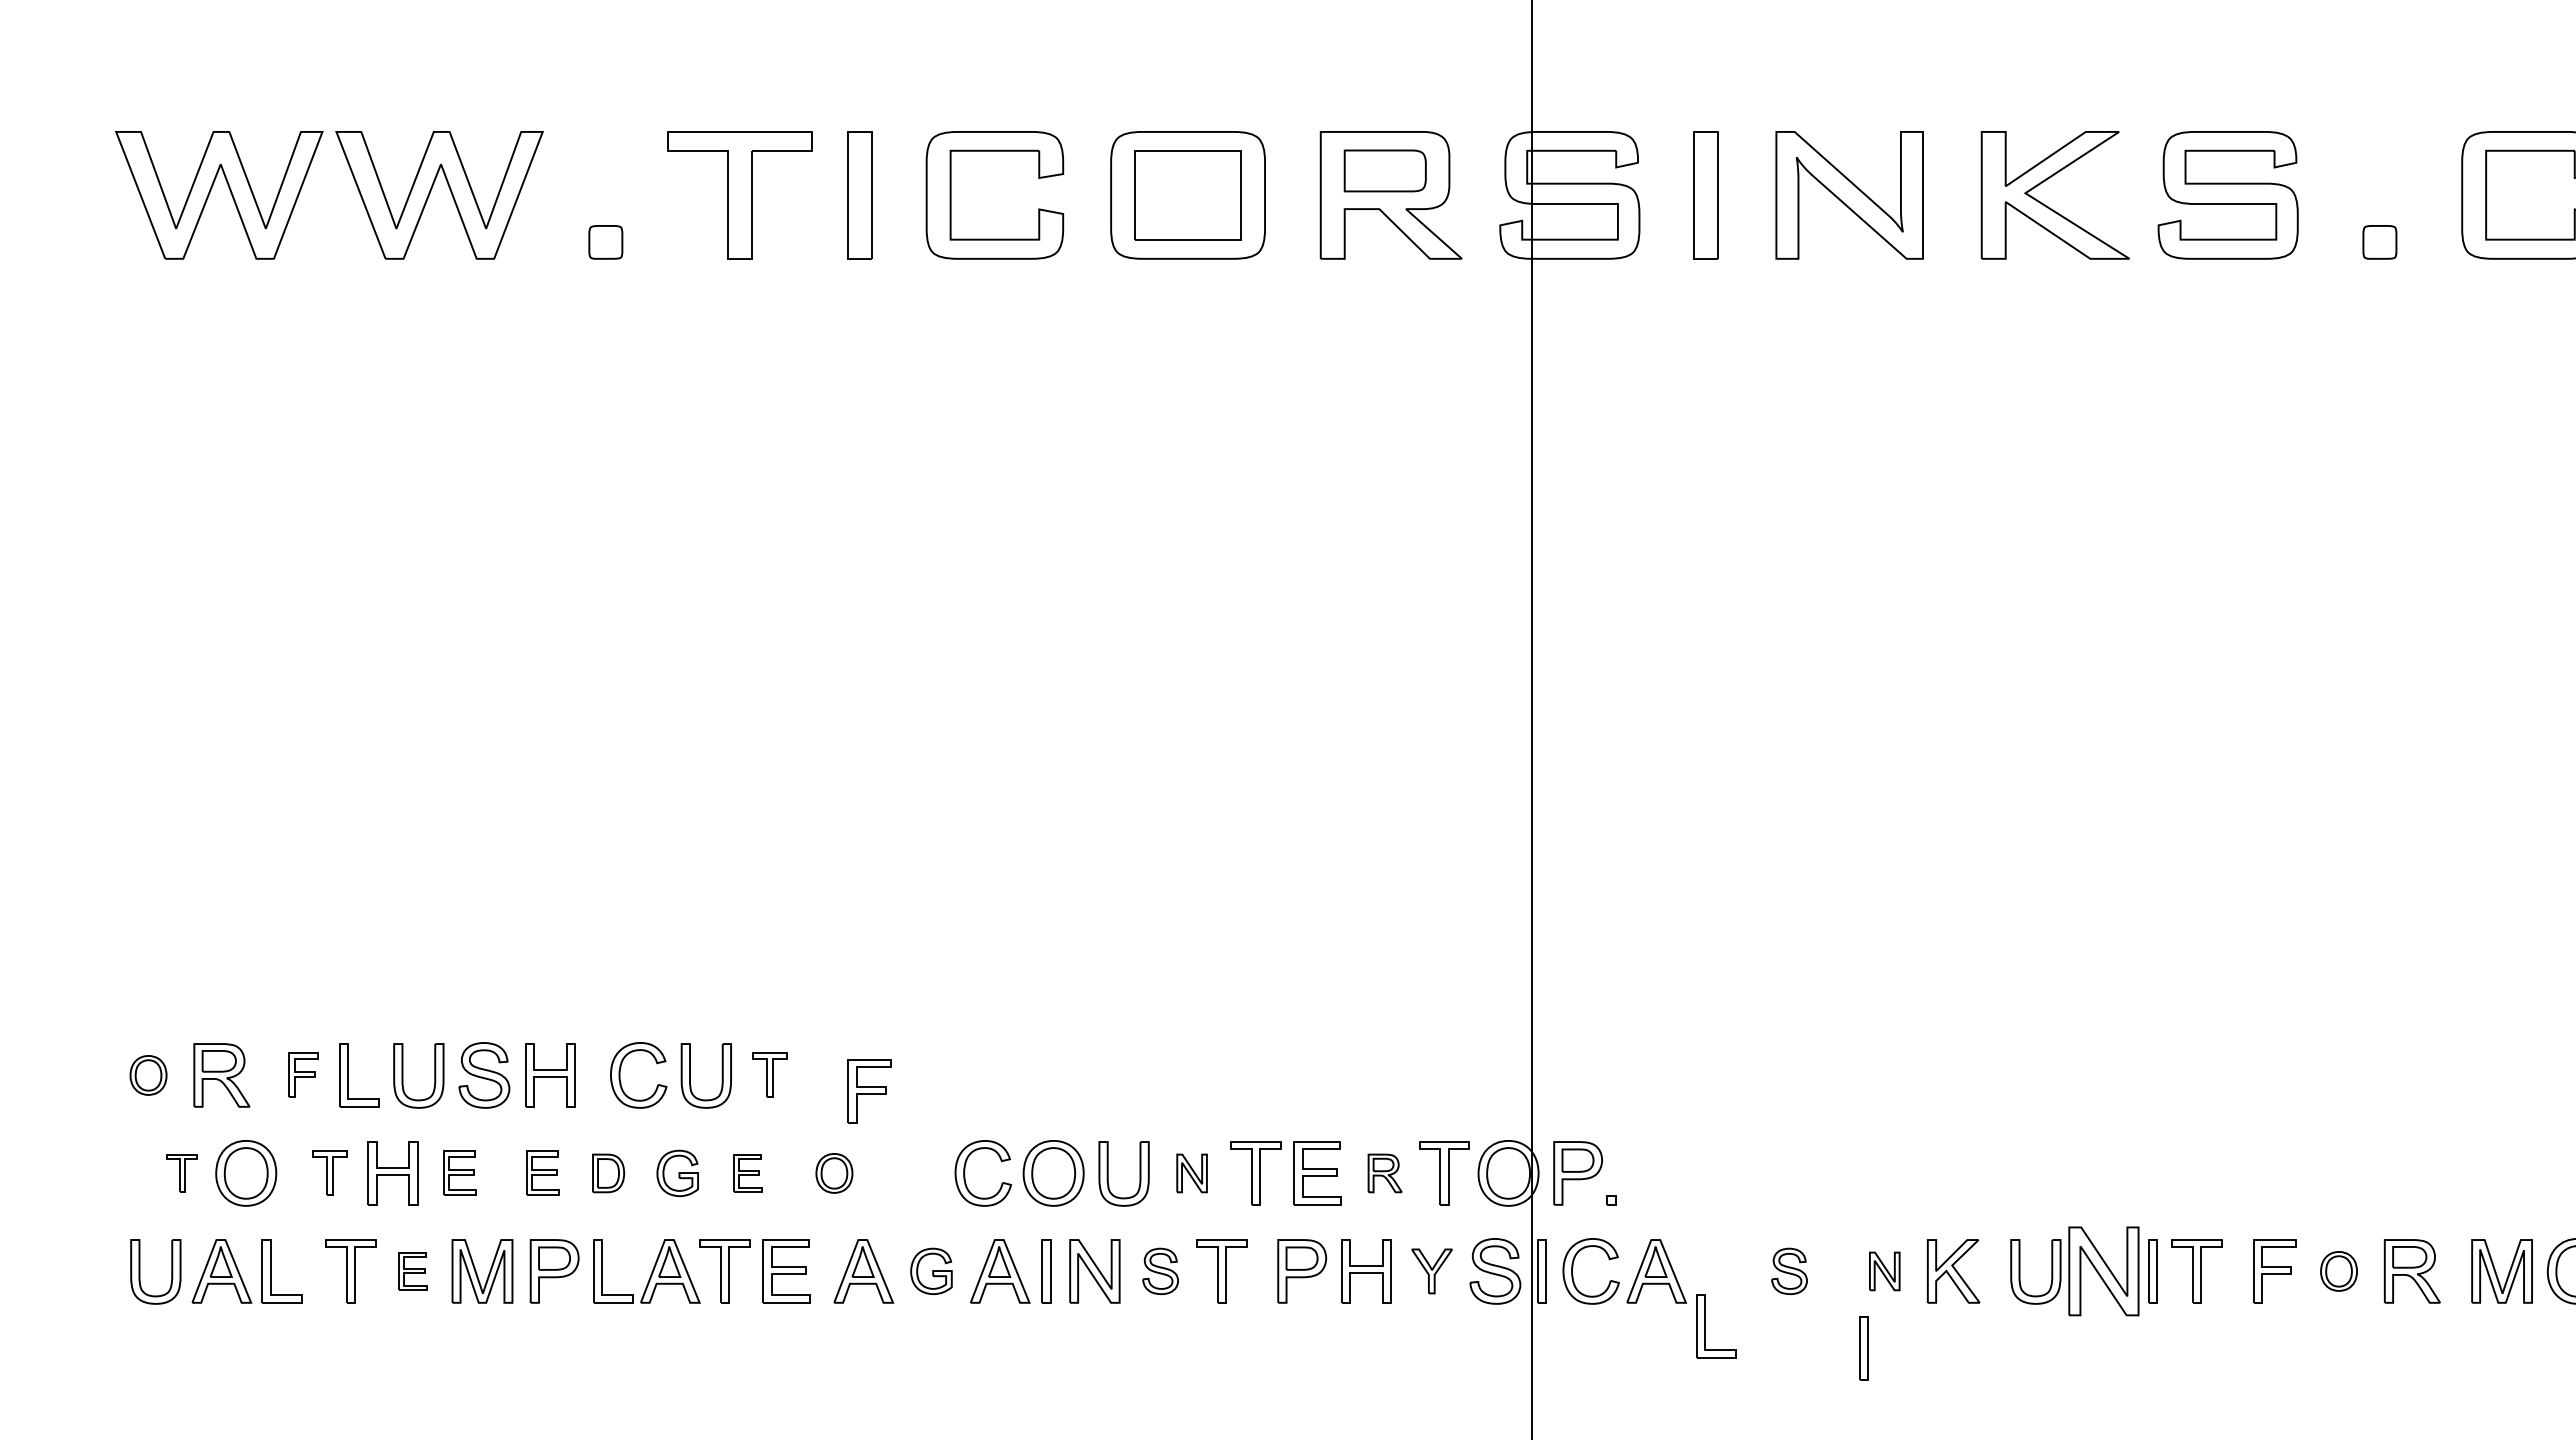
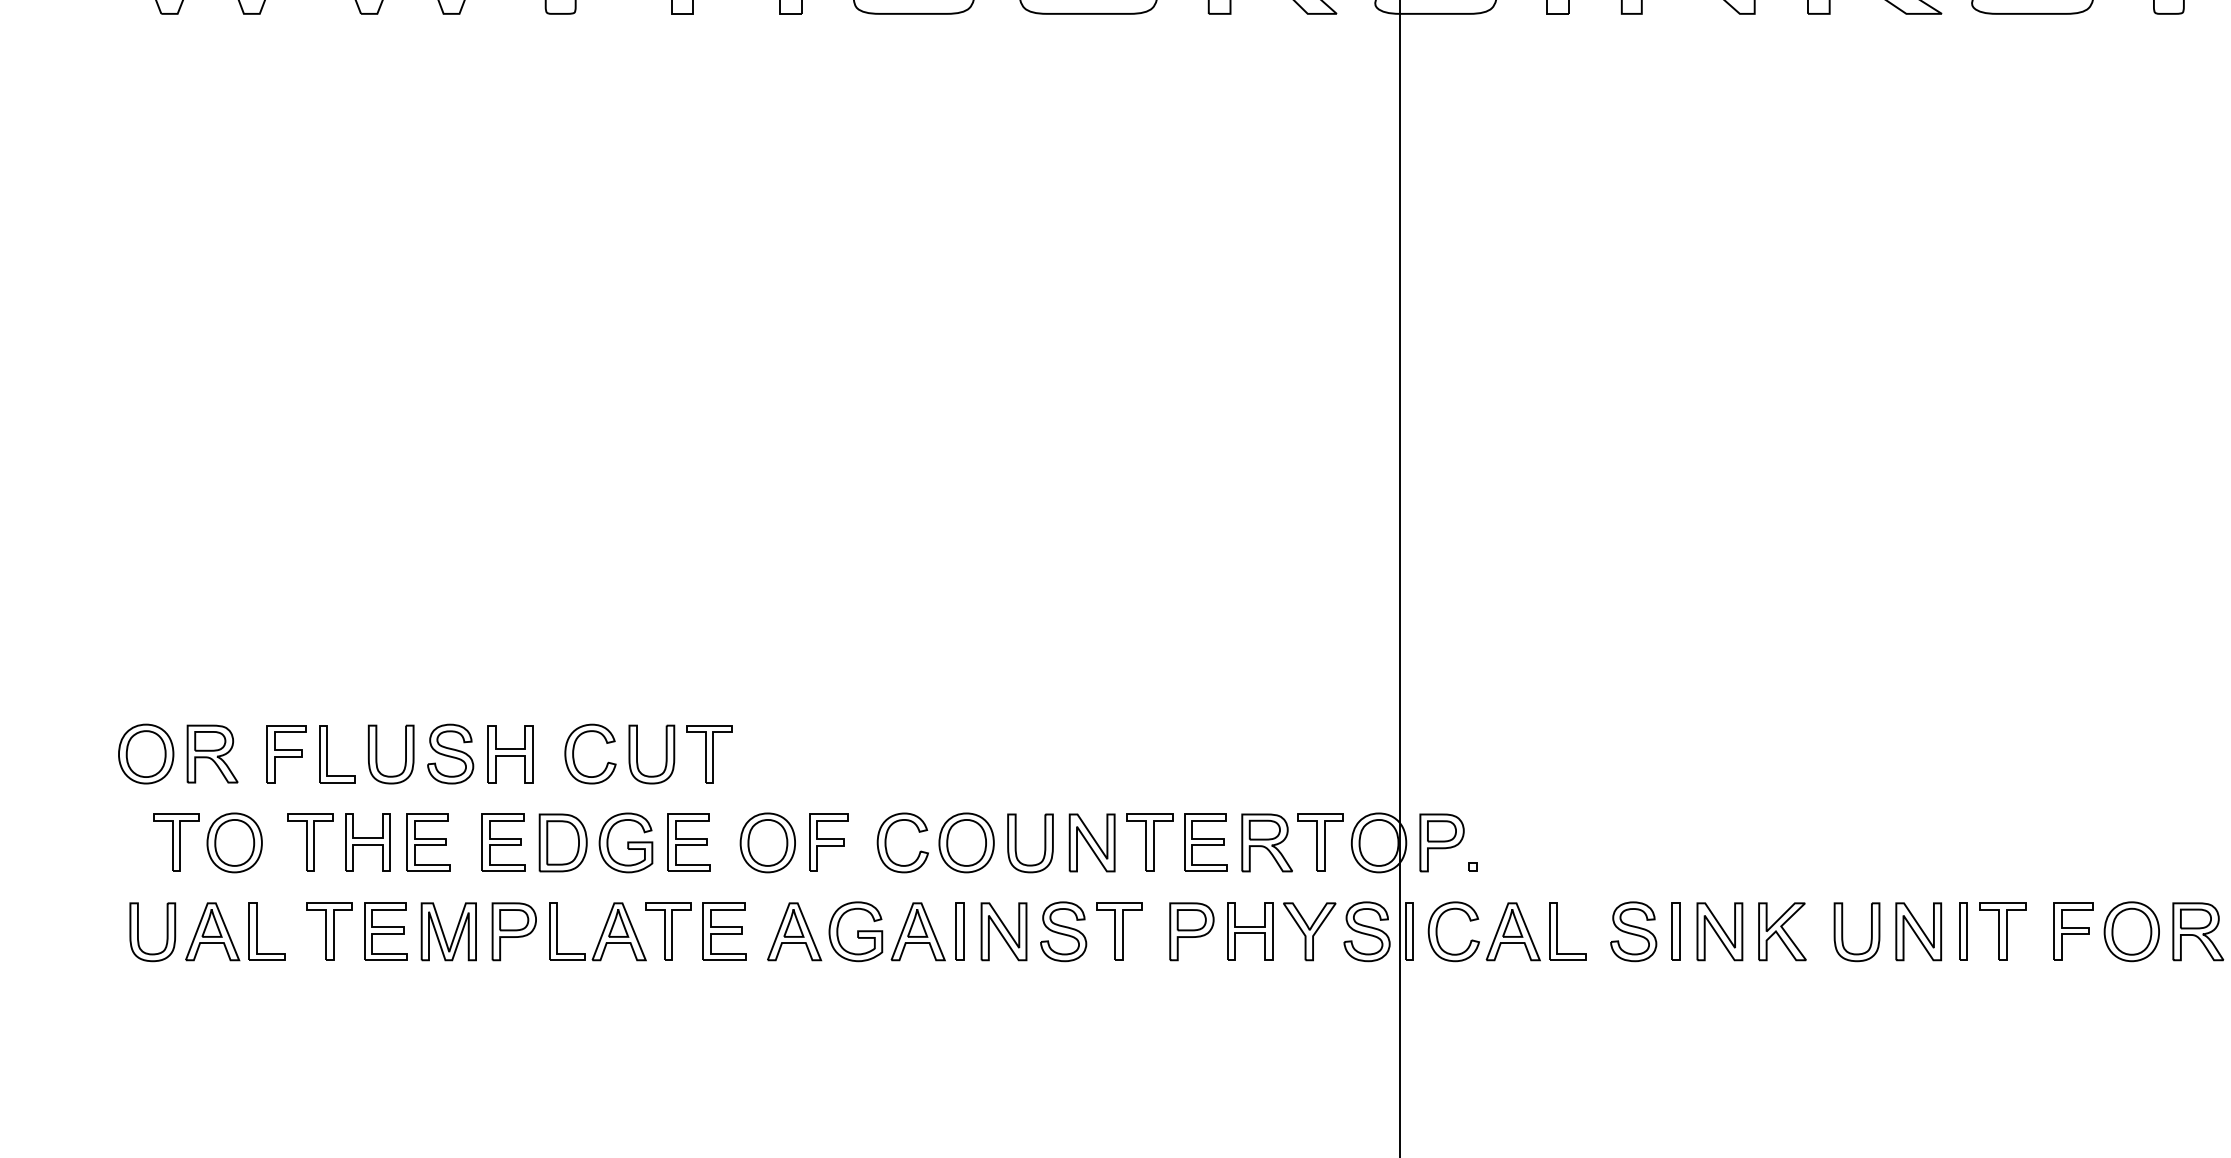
part: (148, 1075) -> (146, 754), size x1.67
part: (303, 1075) -> (286, 754), size x1.43
part: (769, 1075) -> (709, 754), size x1.43
part: (869, 1091) -> (828, 843), moved
part: (181, 1173) -> (176, 843), size x1.67
part: (329, 1173) -> (310, 843), size x1.43
part: (459, 1173) -> (428, 843), size x1.43
part: (542, 1173) -> (503, 843), size x1.43
part: (608, 1173) -> (563, 843), size x1.67
part: (677, 1173) -> (625, 843), size x1.43
part: (747, 1173) -> (689, 843), size x1.67
part: (834, 1173) -> (767, 843), size x1.67
part: (1191, 1173) -> (1091, 843), size x1.67
part: (1384, 1173) -> (1266, 843), size x1.67
part: (412, 1271) -> (385, 931), size x1.67
part: (931, 1271) -> (855, 931), size x1.43
part: (1160, 1271) -> (1063, 931), size x1.43
part: (1431, 1271) -> (1309, 931), size x1.43
part: (1789, 1271) -> (1633, 931), size x1.43
part: (1884, 1271) -> (1719, 931), size x1.67
part: (2103, 1271) -> (1918, 931), size x0.71
part: (2338, 1271) -> (2131, 931), size x1.67
part: (1705, 1326) -> (1557, 931), moved
part: (1863, 1348) -> (1675, 931), moved

